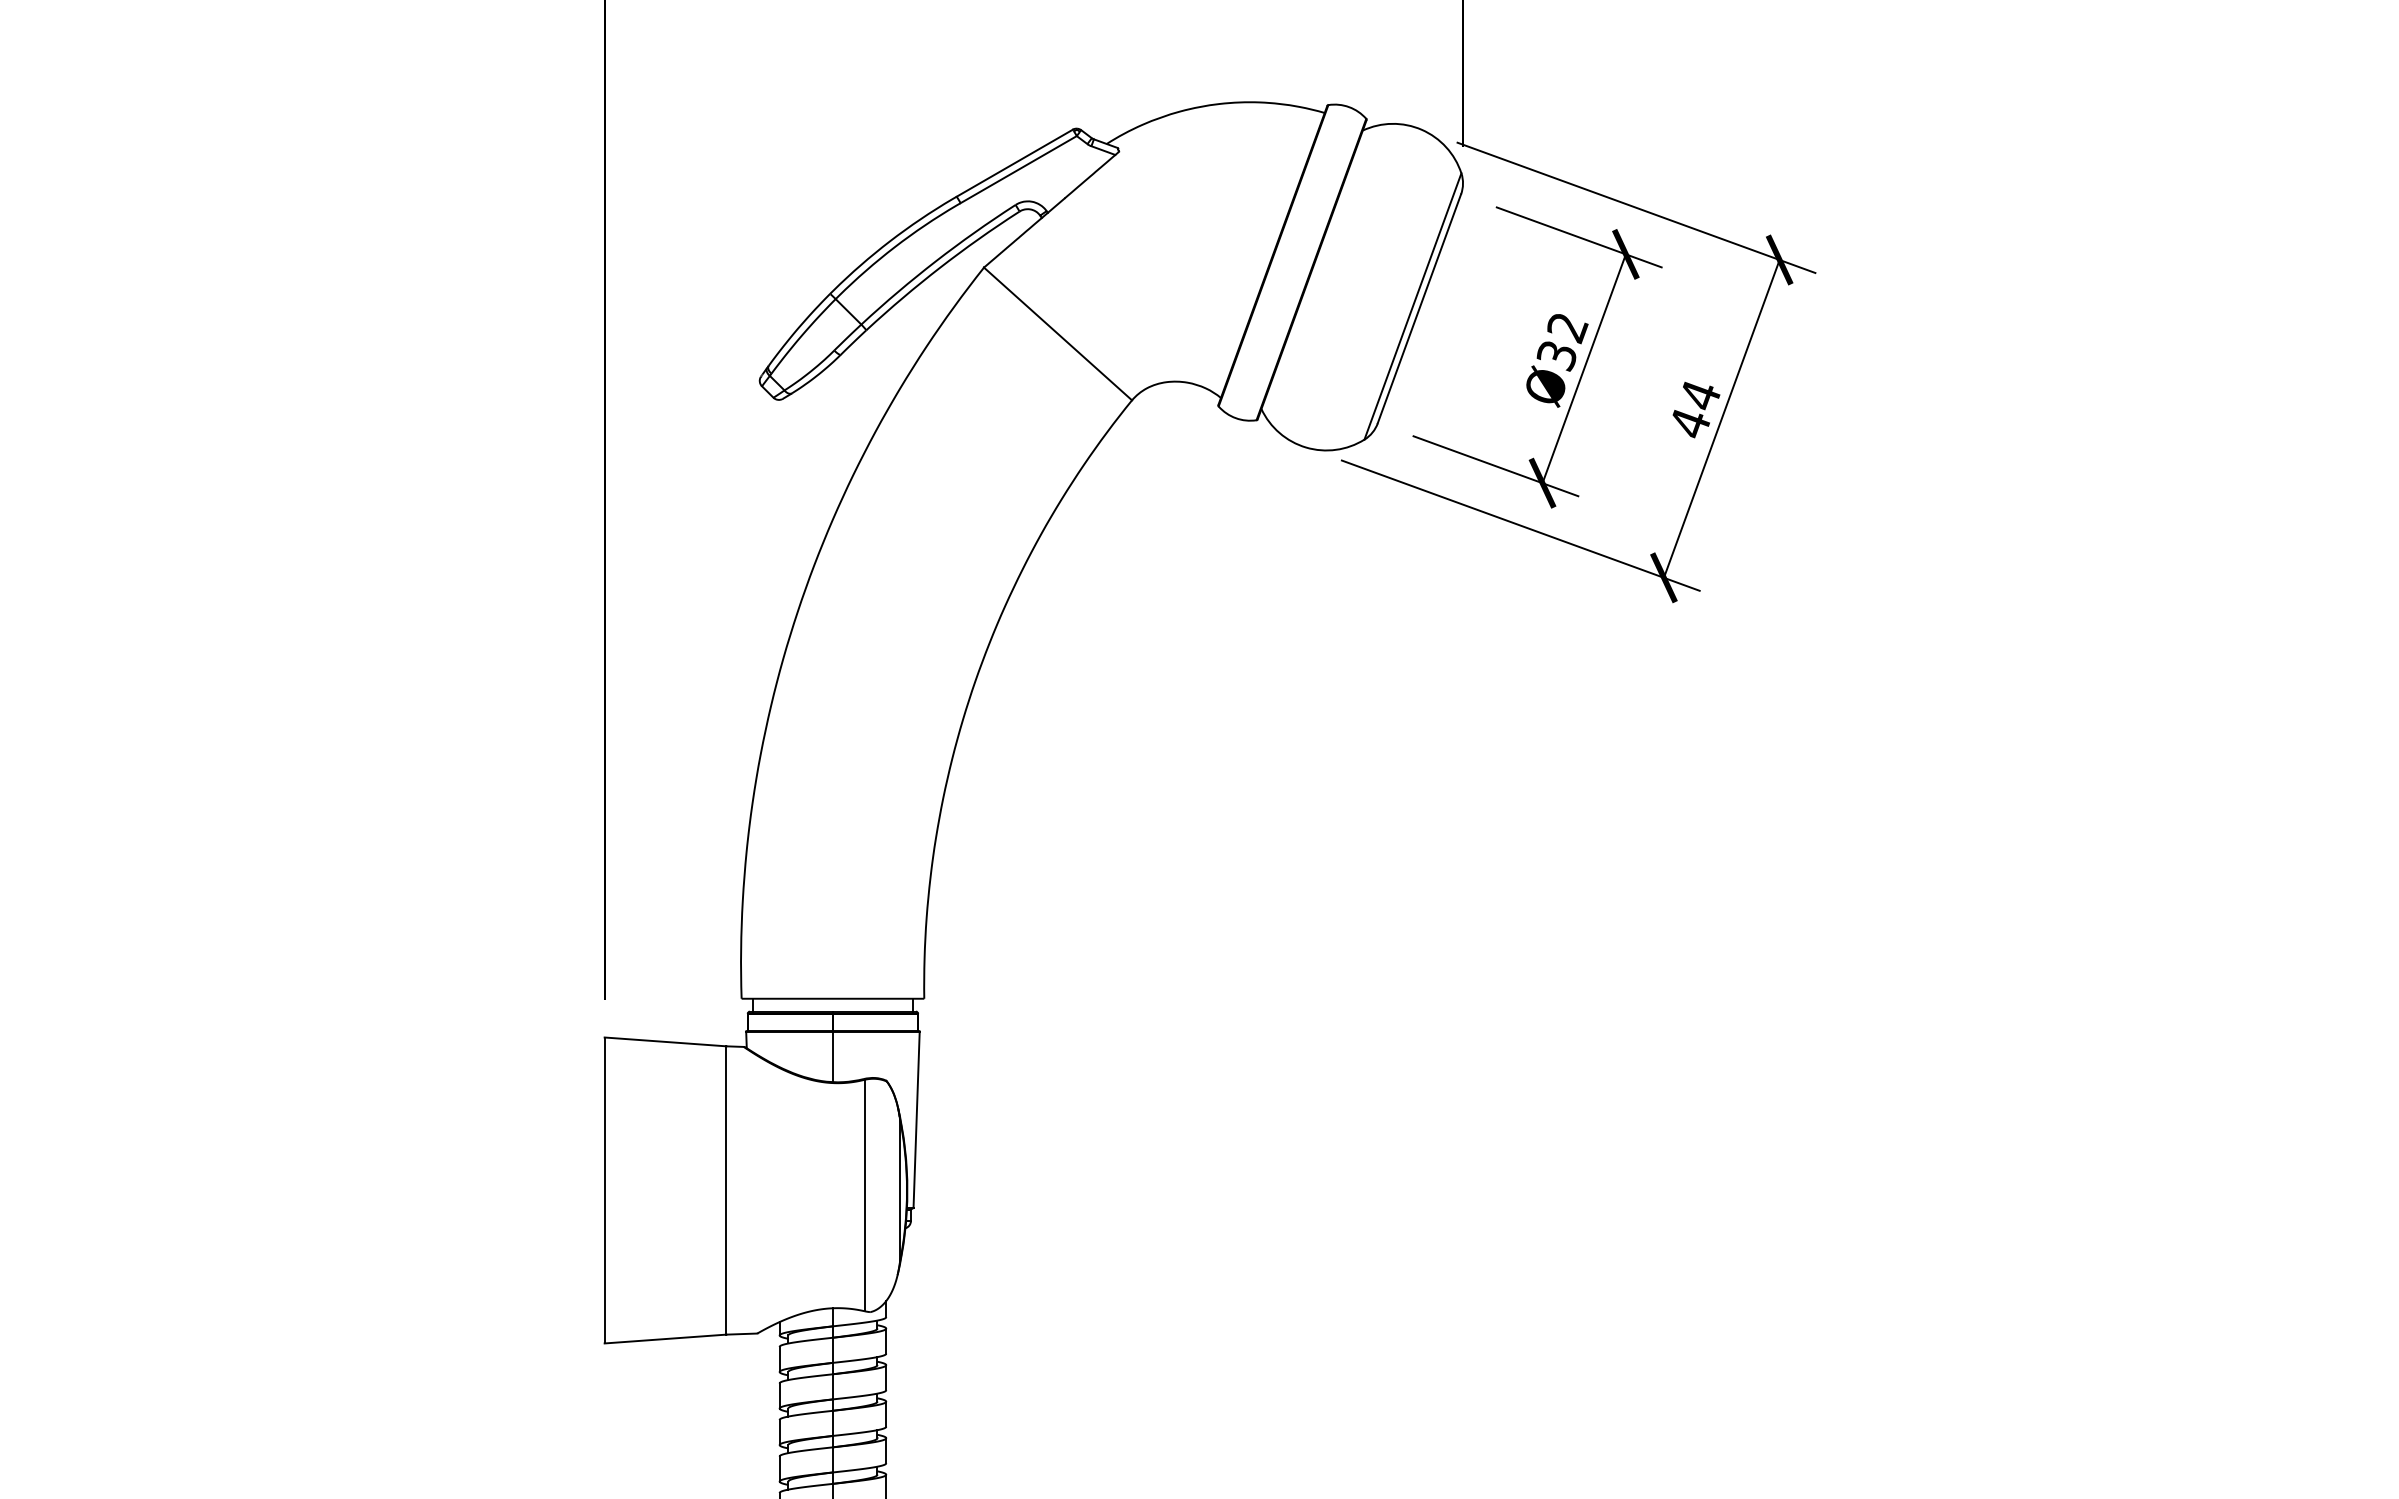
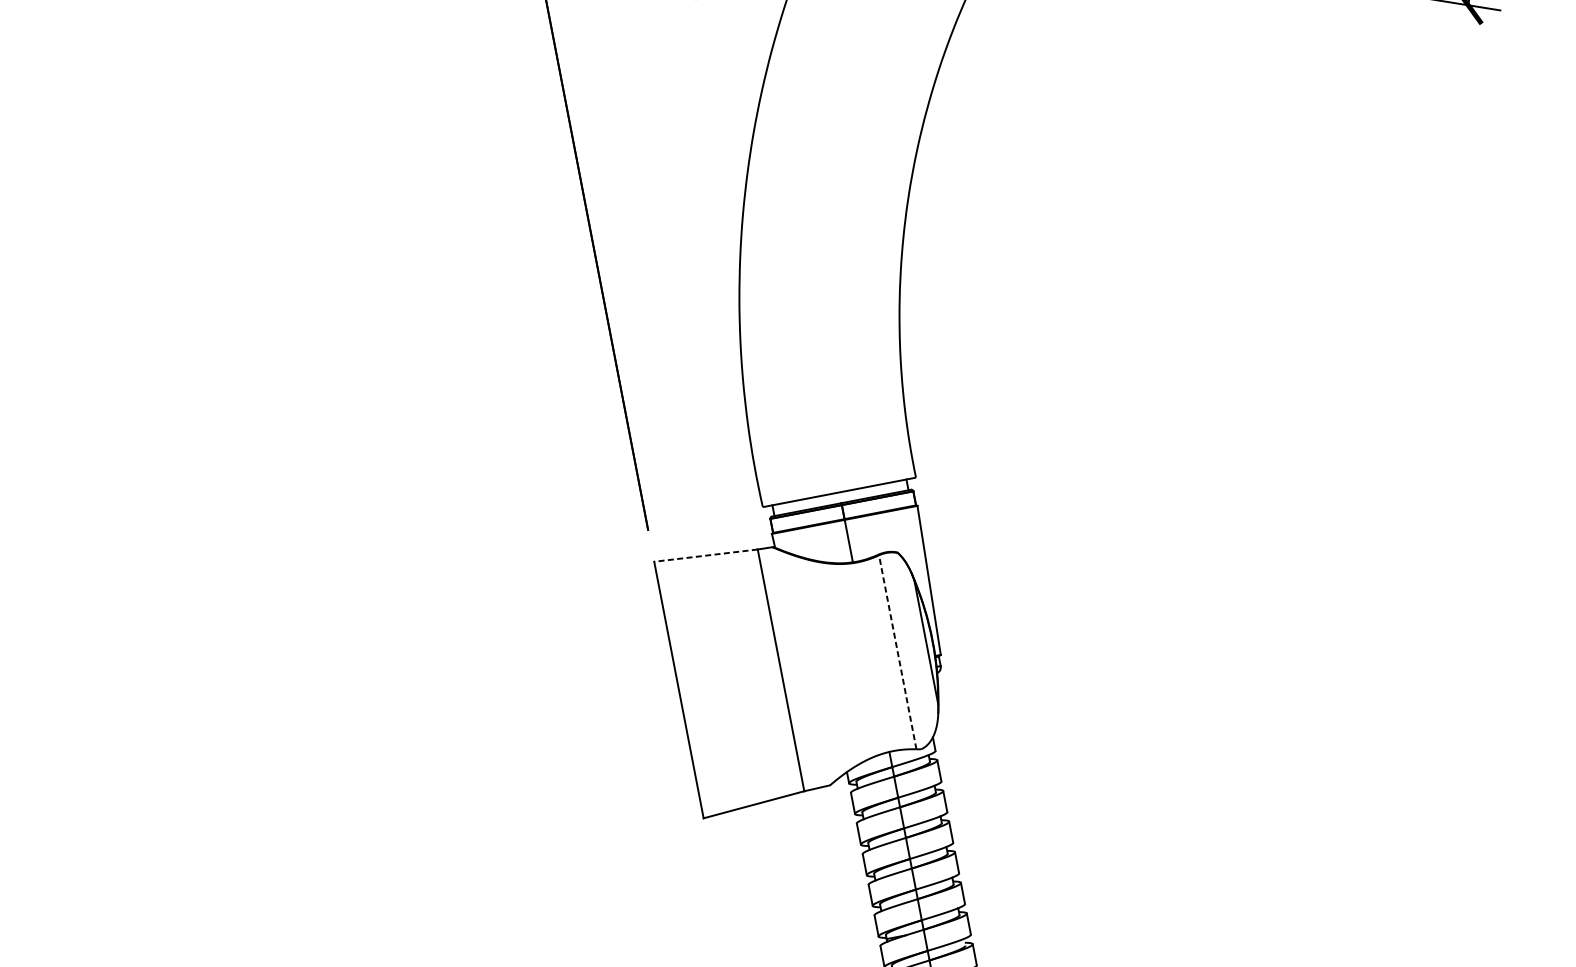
line: (665, 1041) -> (705, 555), solid -> dashed
line: (864, 1195) -> (897, 652), solid -> dashed

